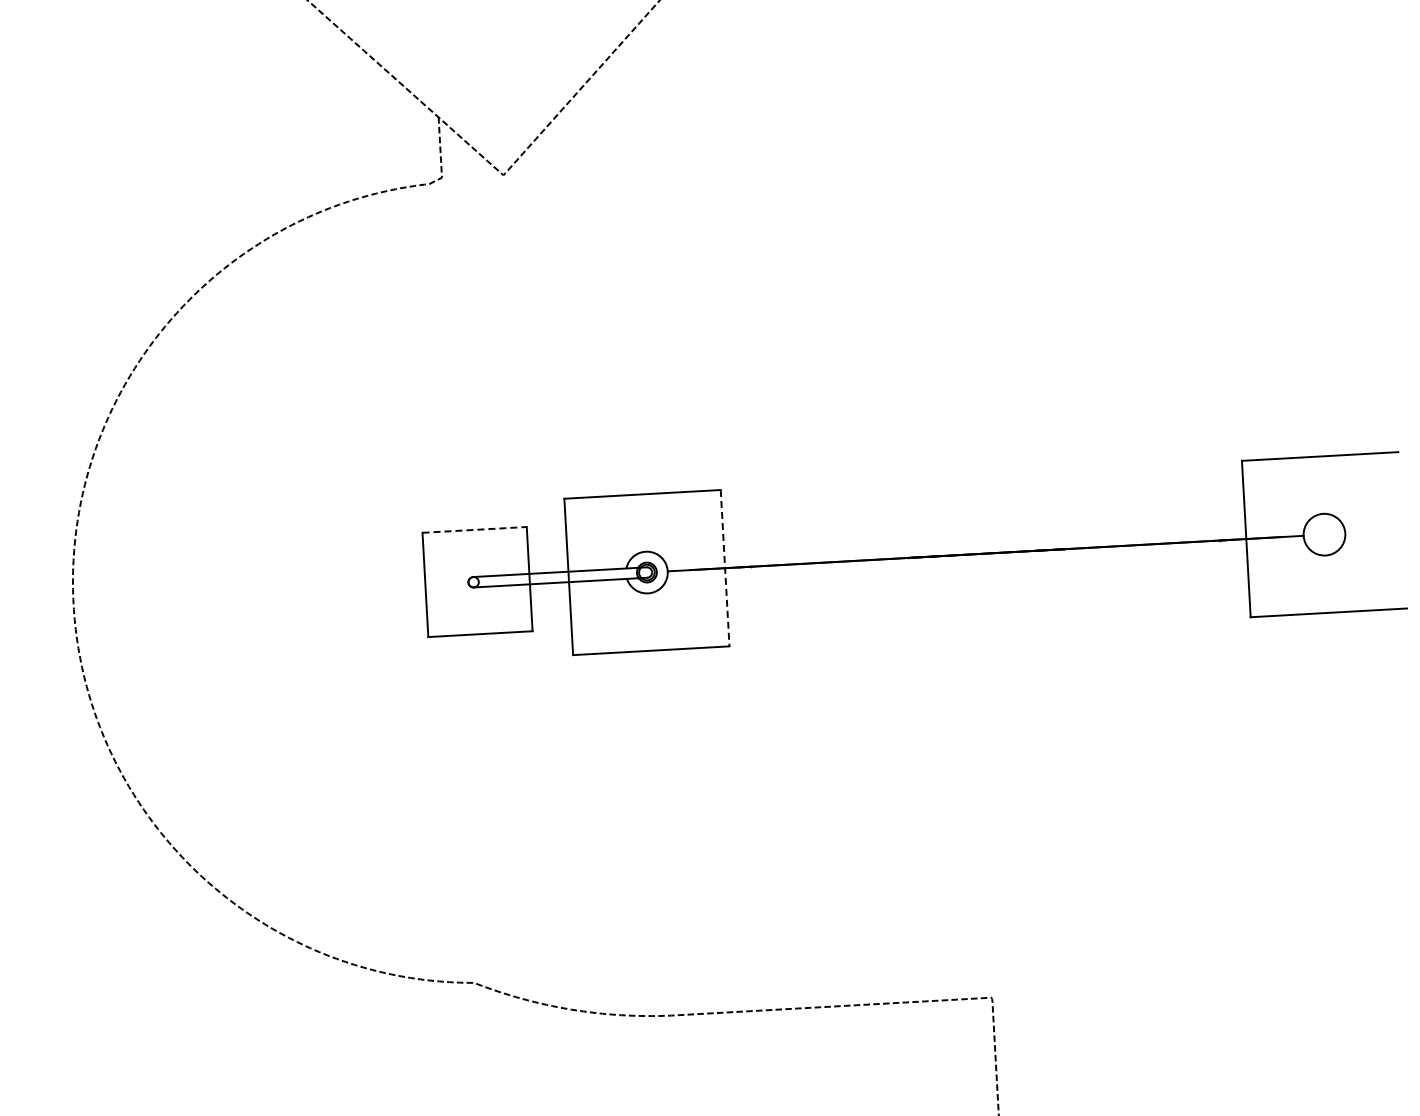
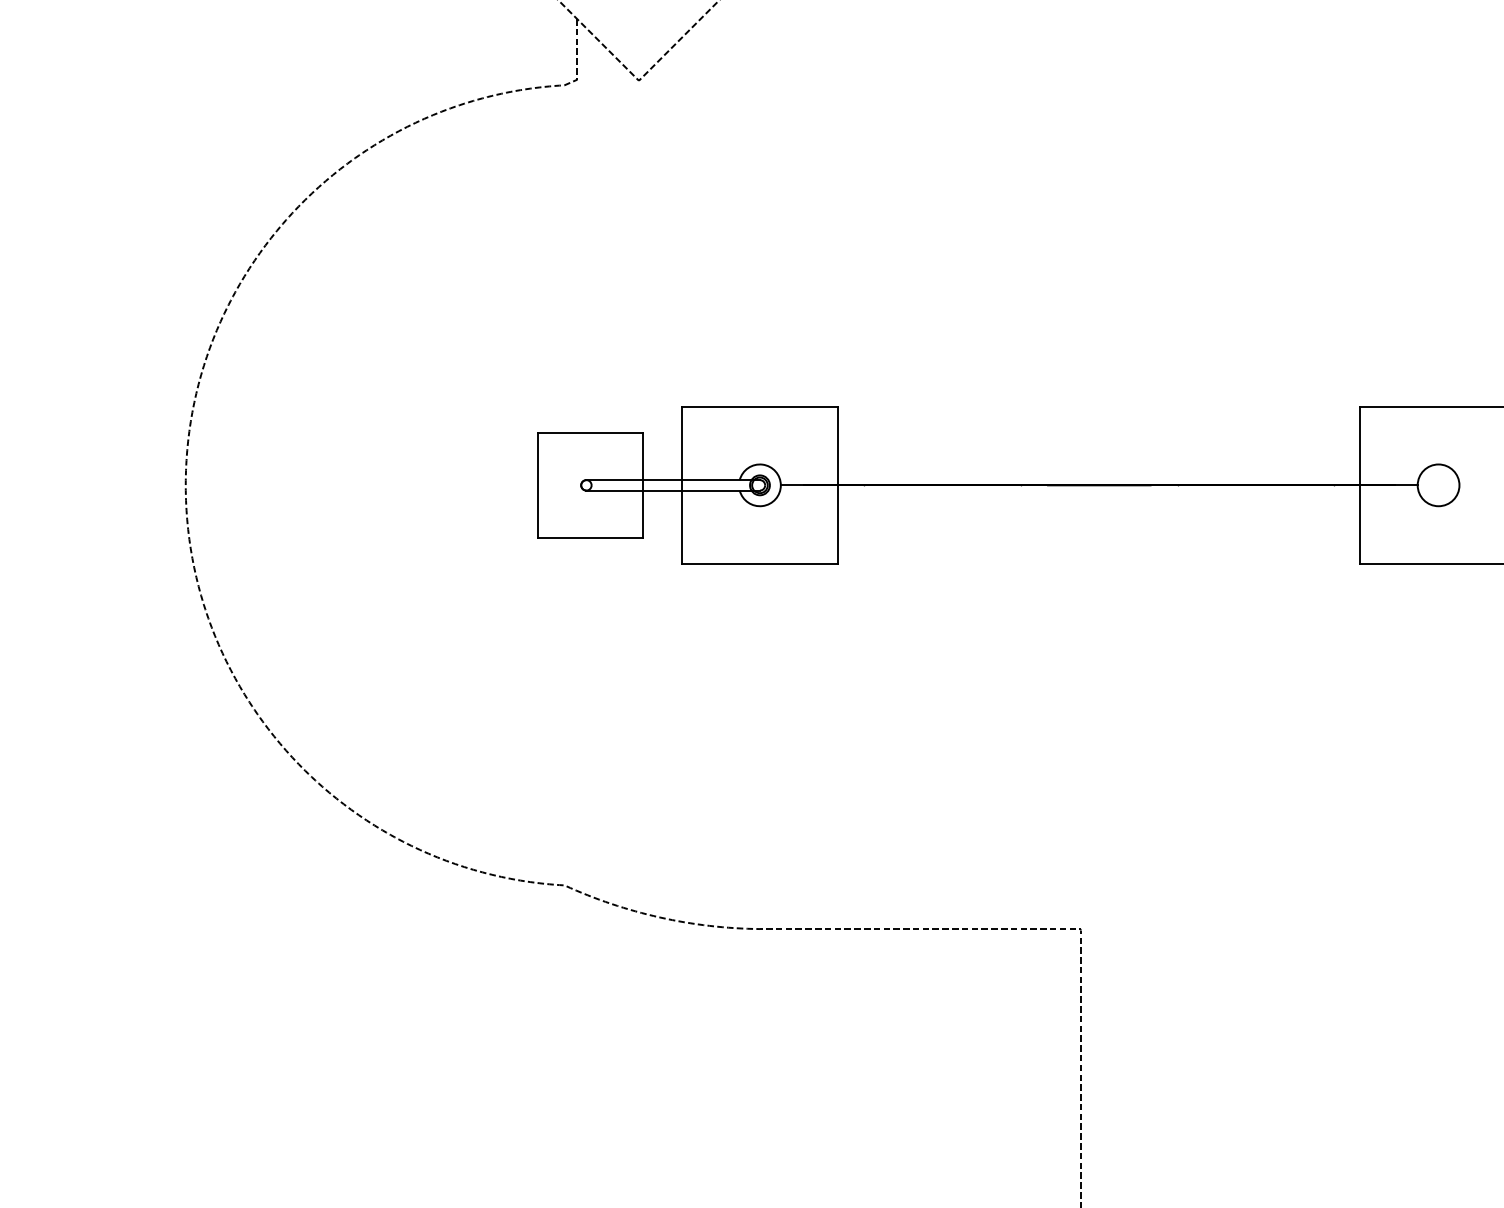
line: (474, 530) -> (590, 433), dashed -> solid
line: (725, 568) -> (838, 485), dashed -> solid

